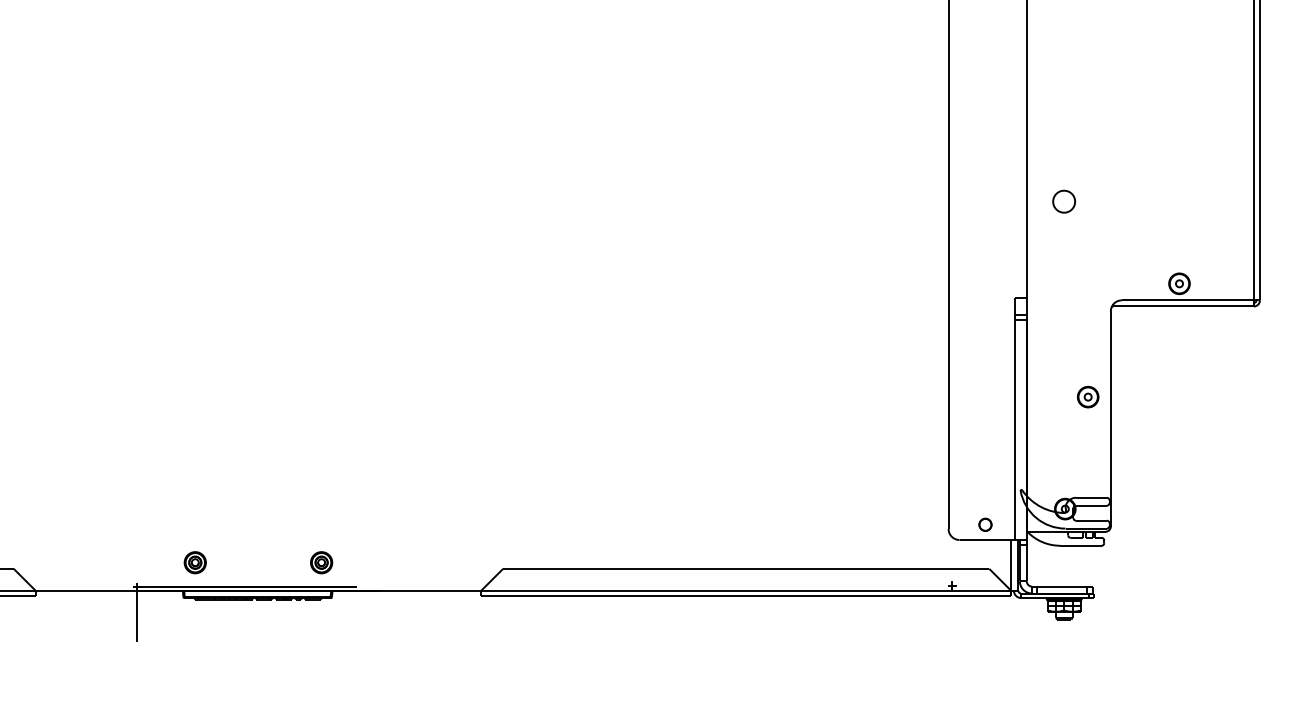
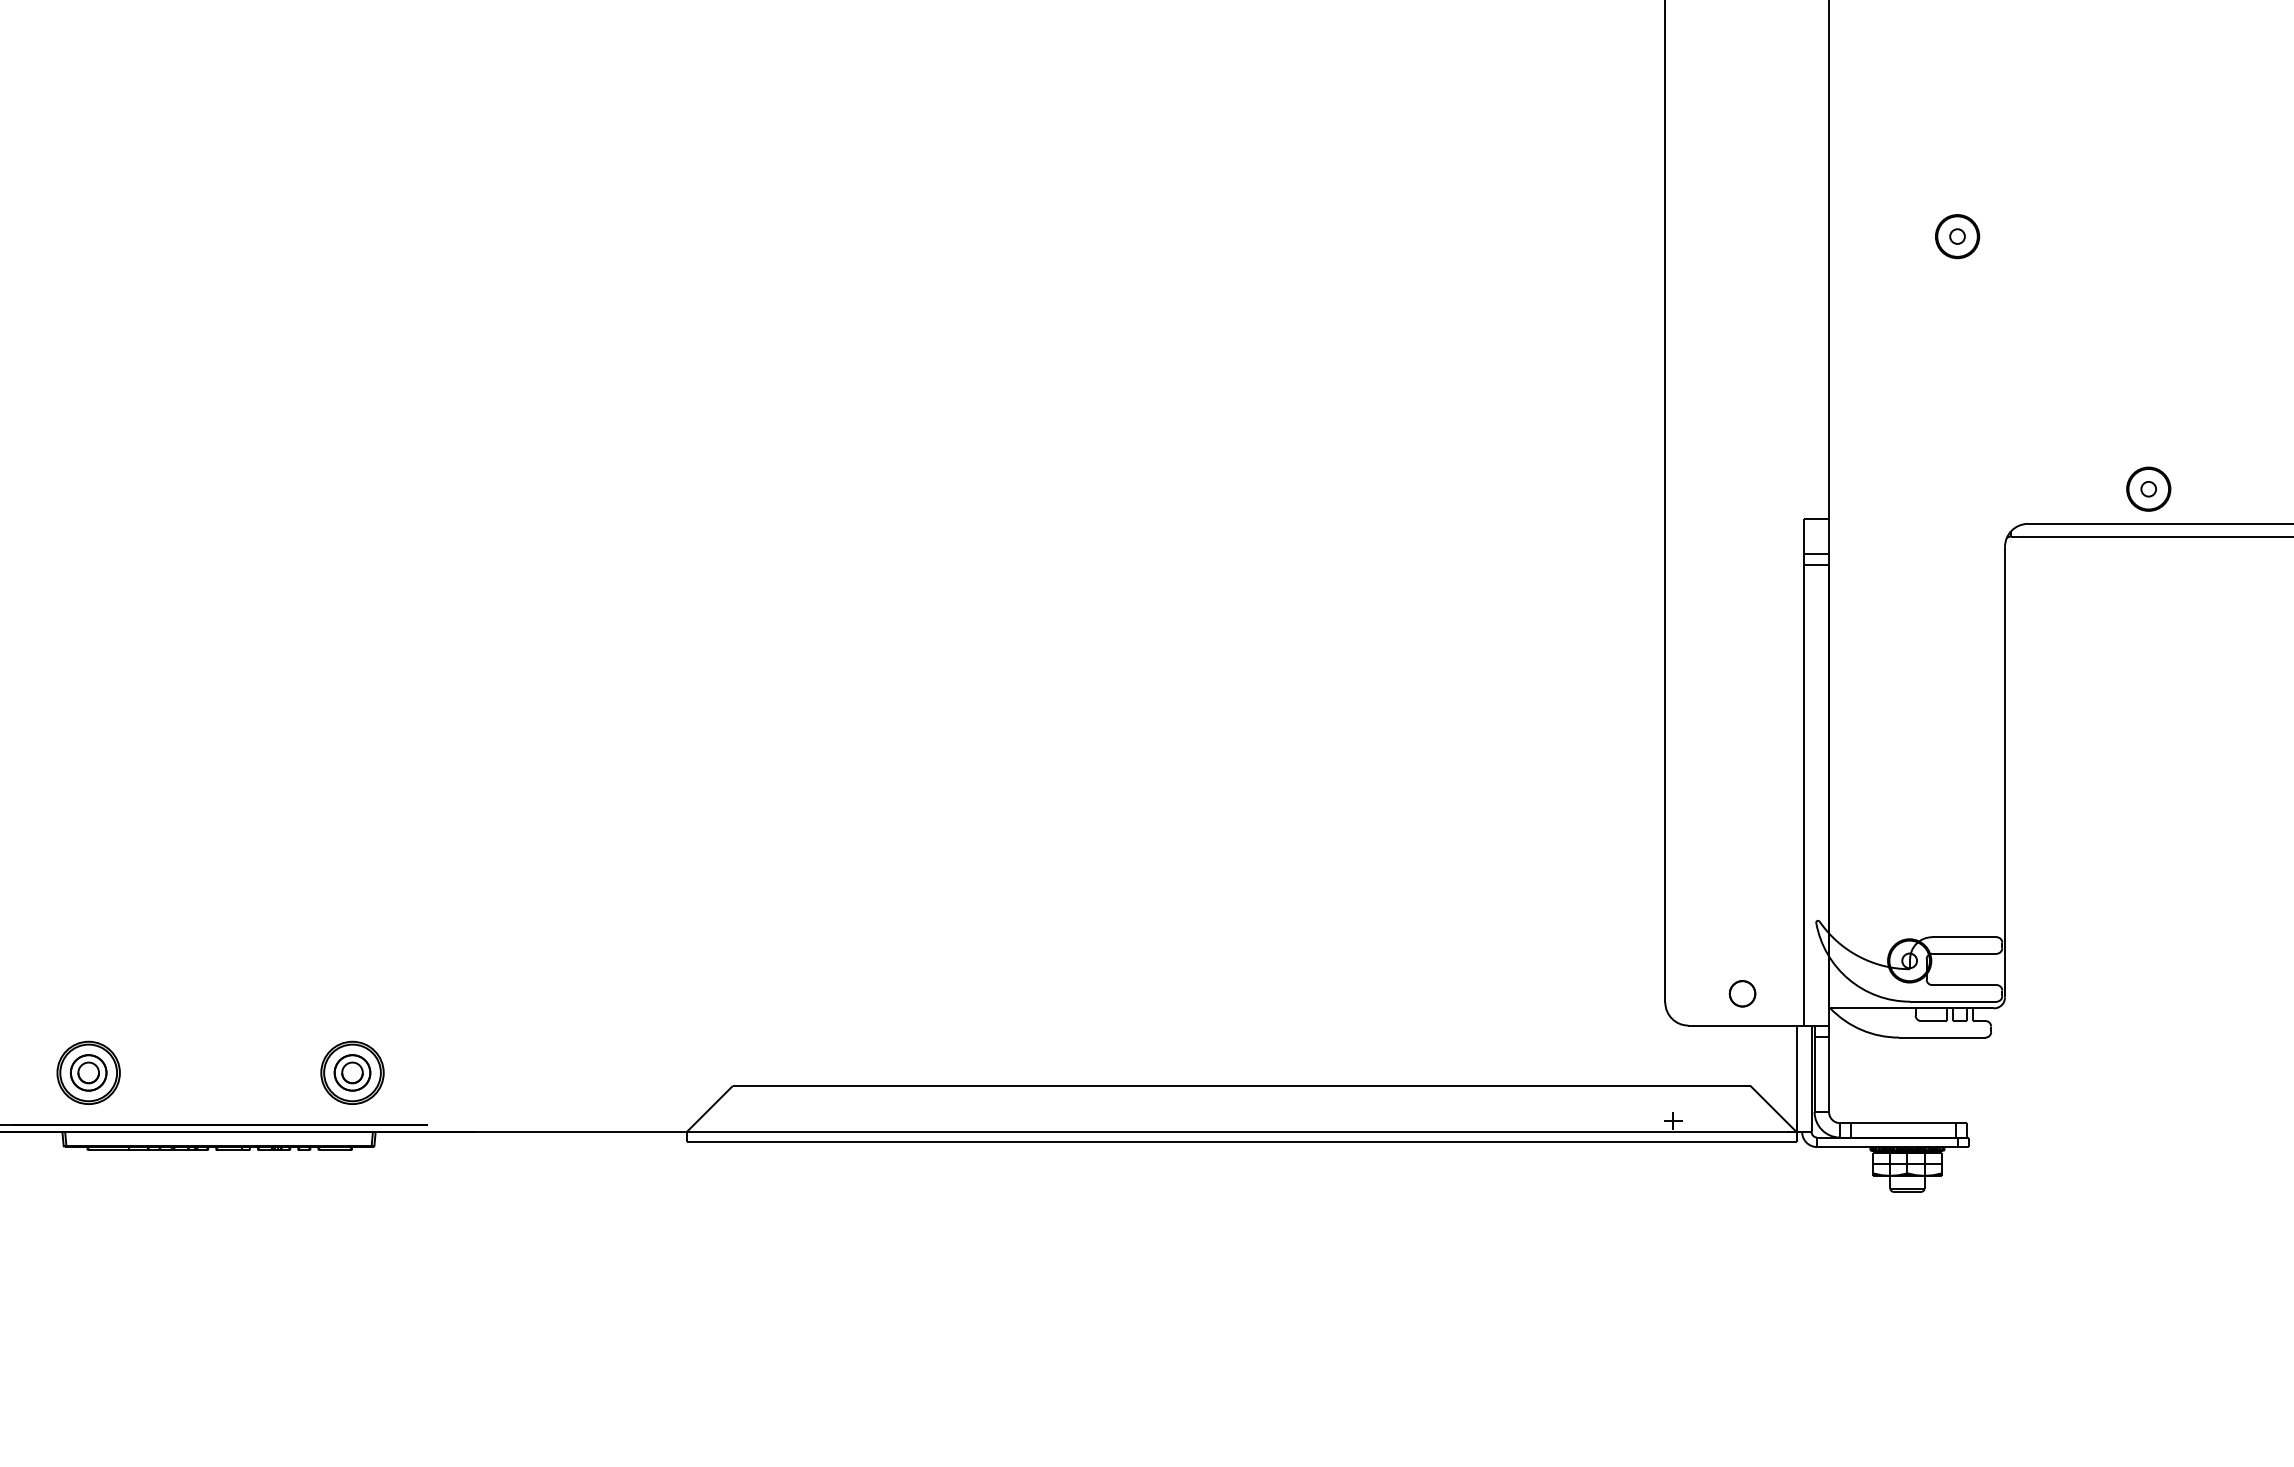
part: (1063, 201) -> (1905, 316), removed
part: (1088, 396) -> (1958, 235), moved
part: (194, 562) -> (86, 1072), size x1.4
part: (321, 562) -> (352, 1072), size x1.4

